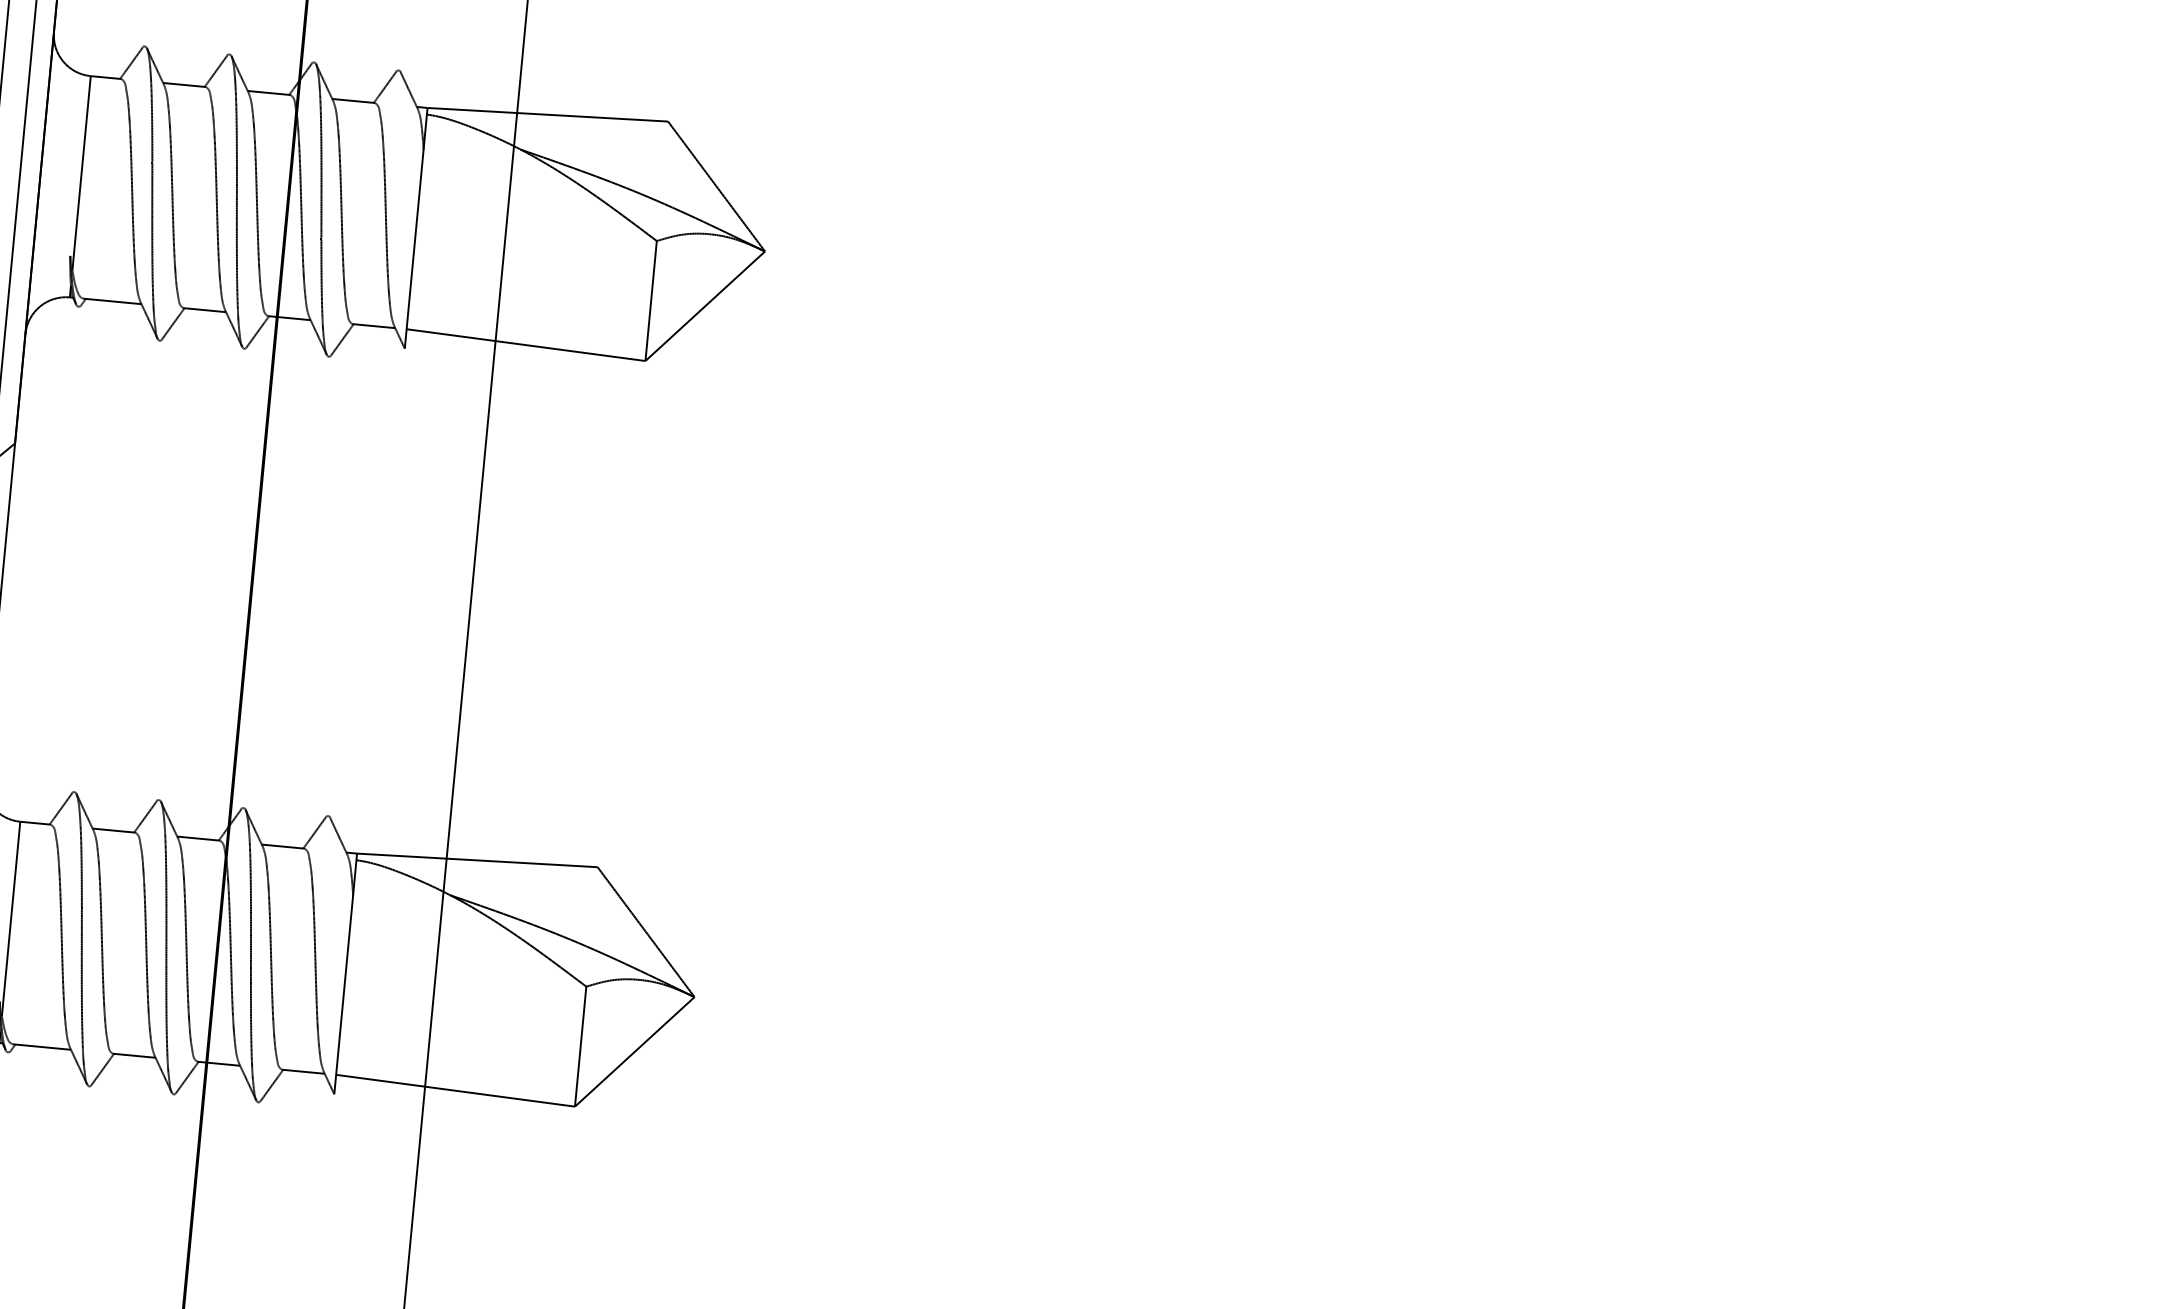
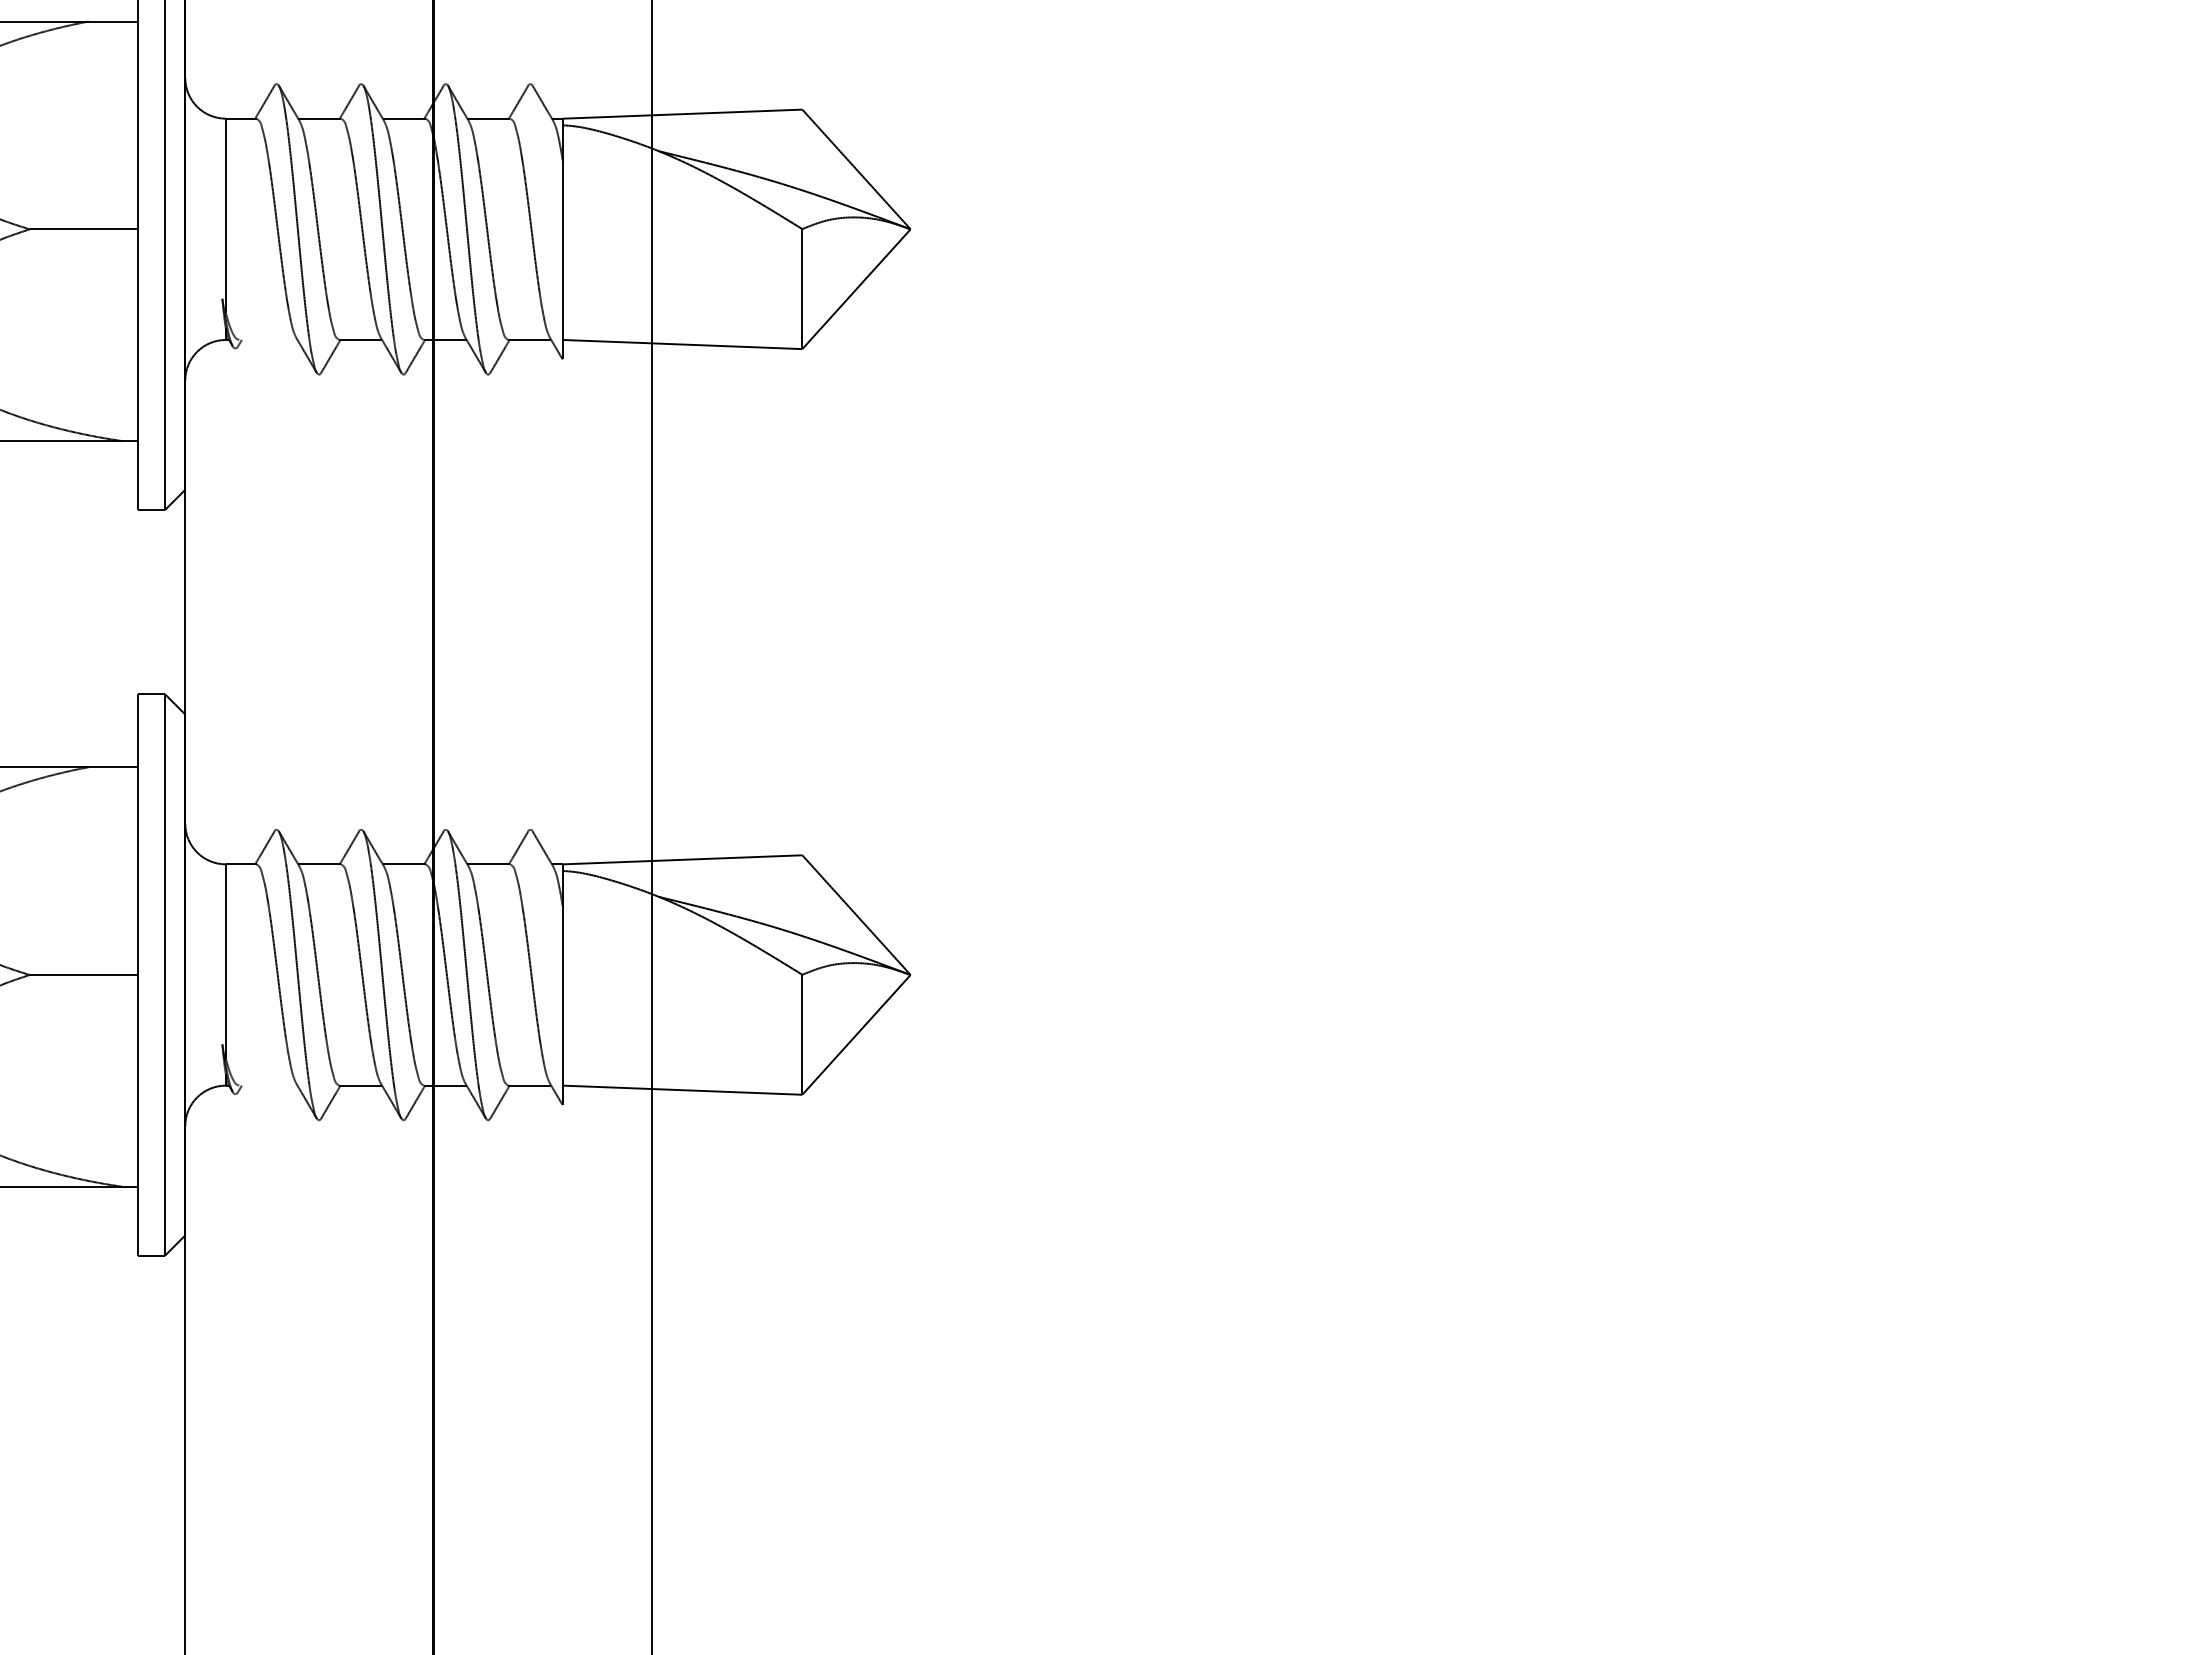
line: (112, 300) -> (268, 339), removed
line: (42, 1046) -> (268, 1085), removed

